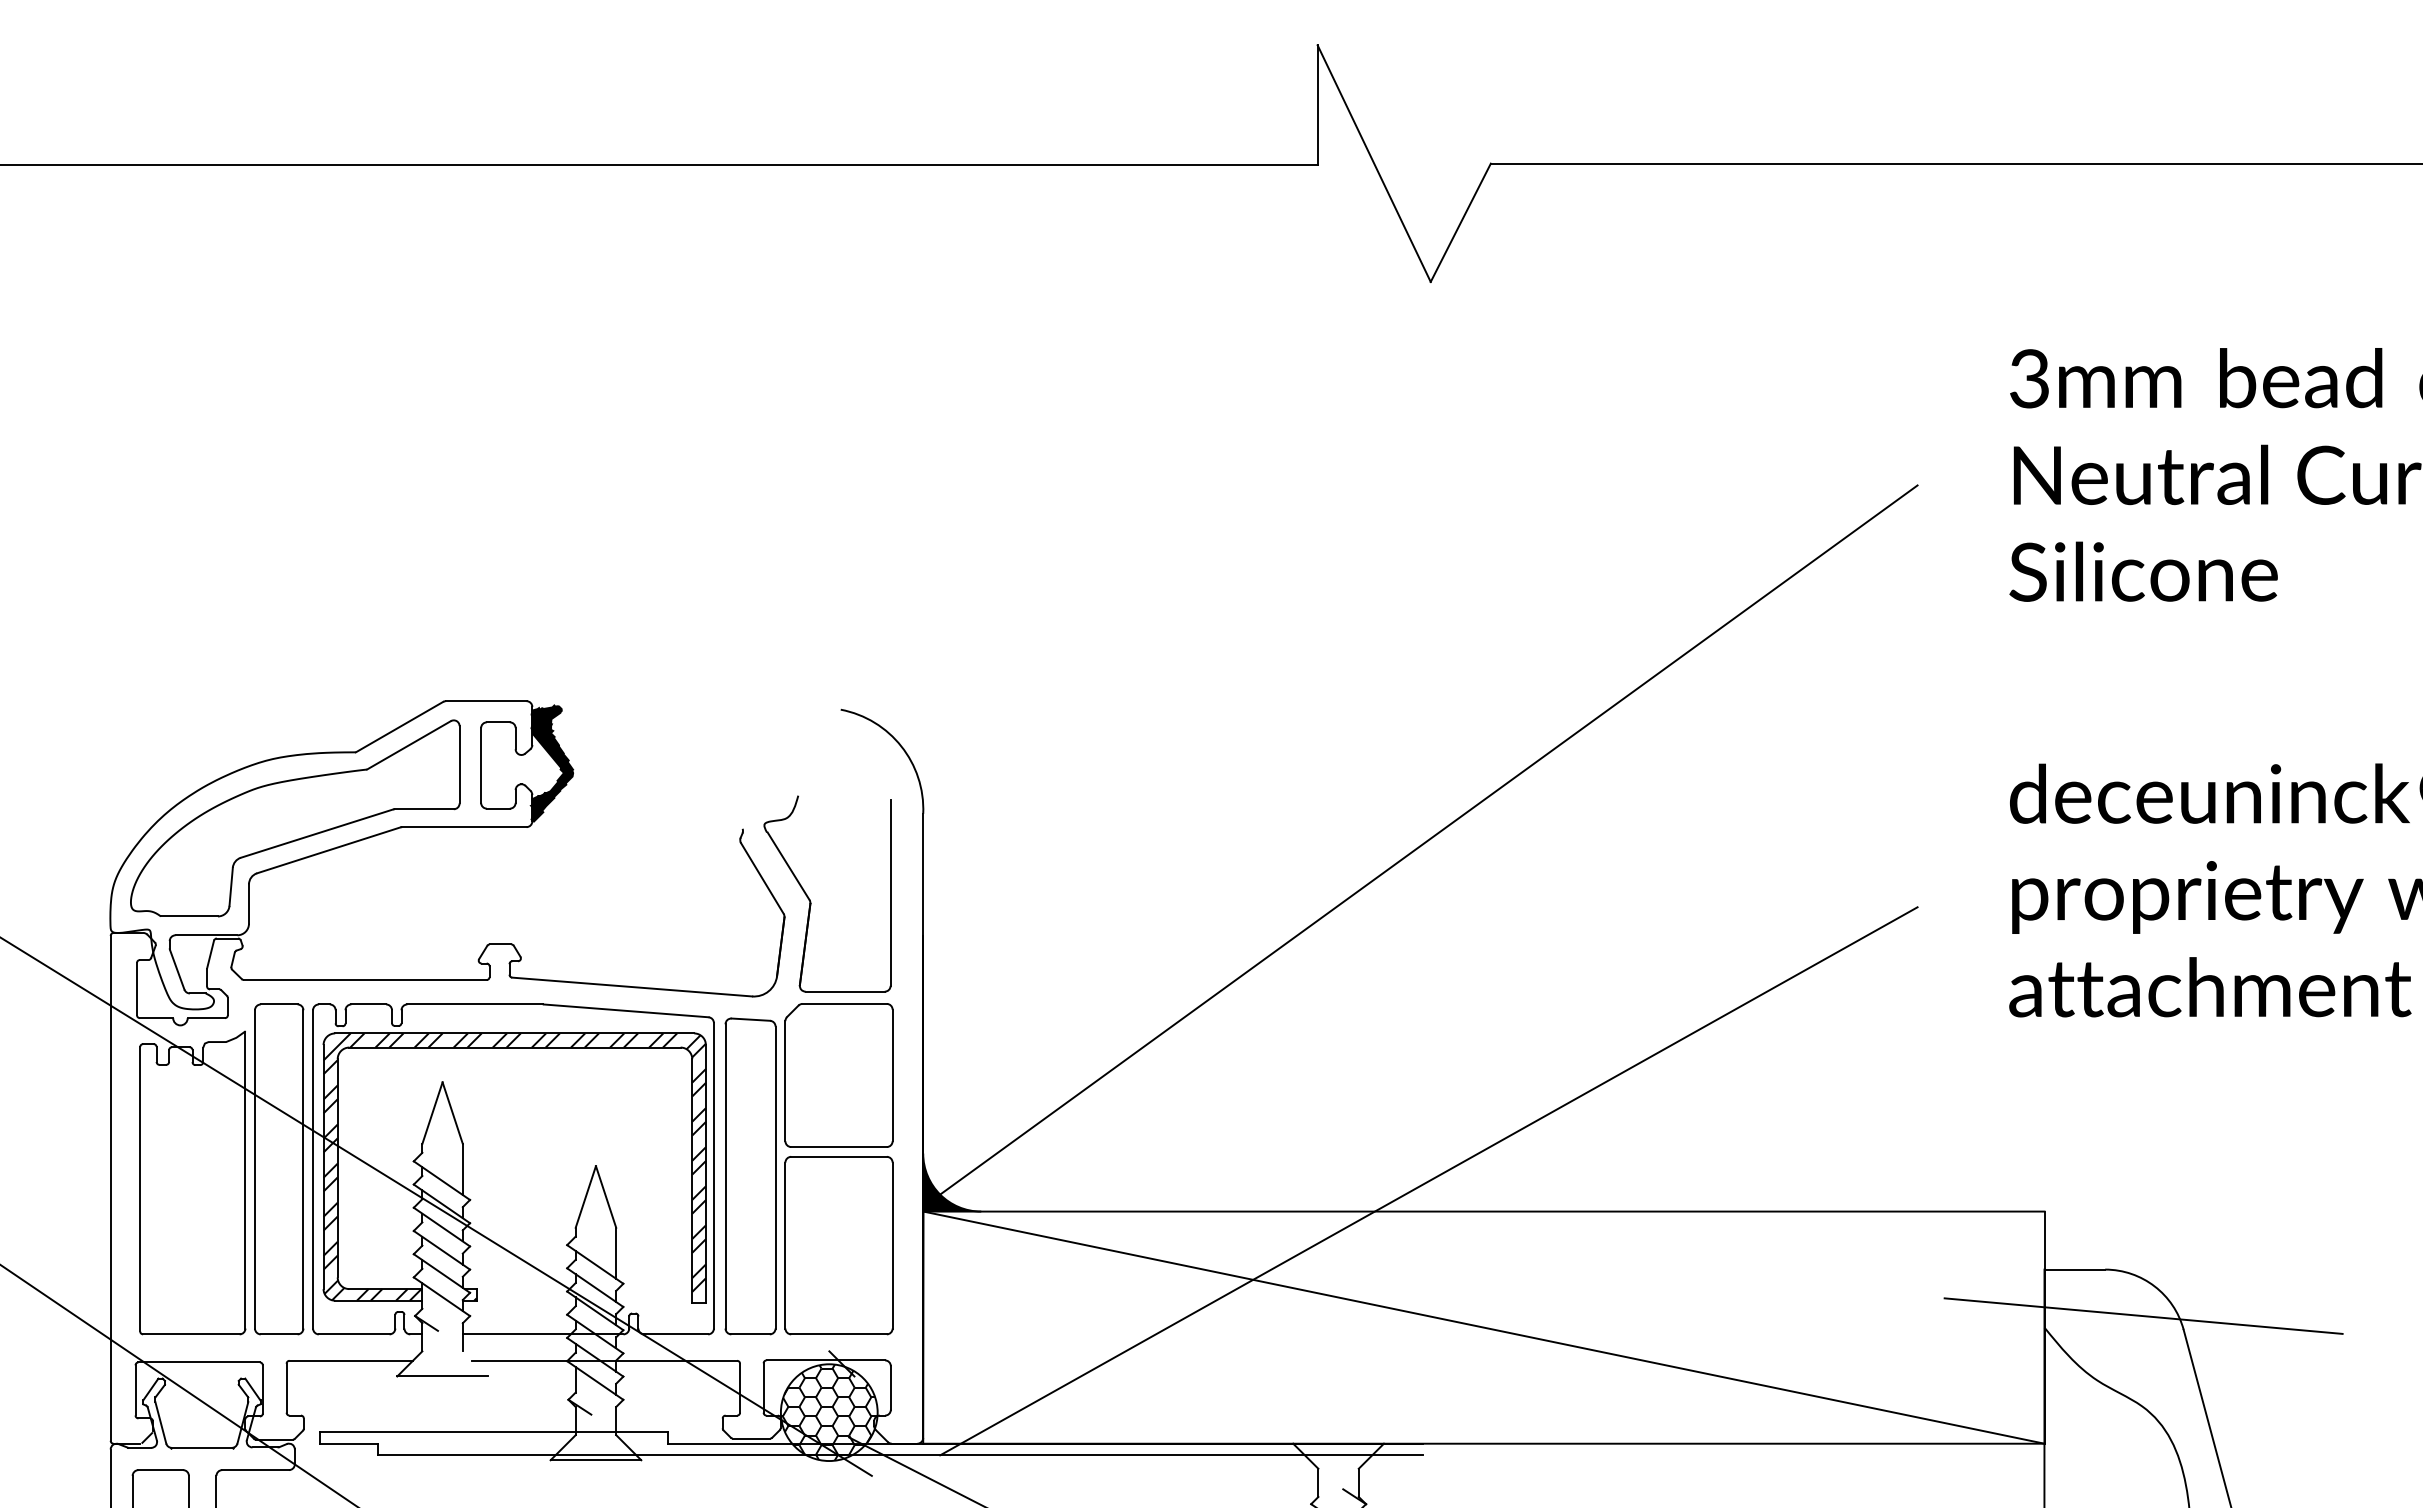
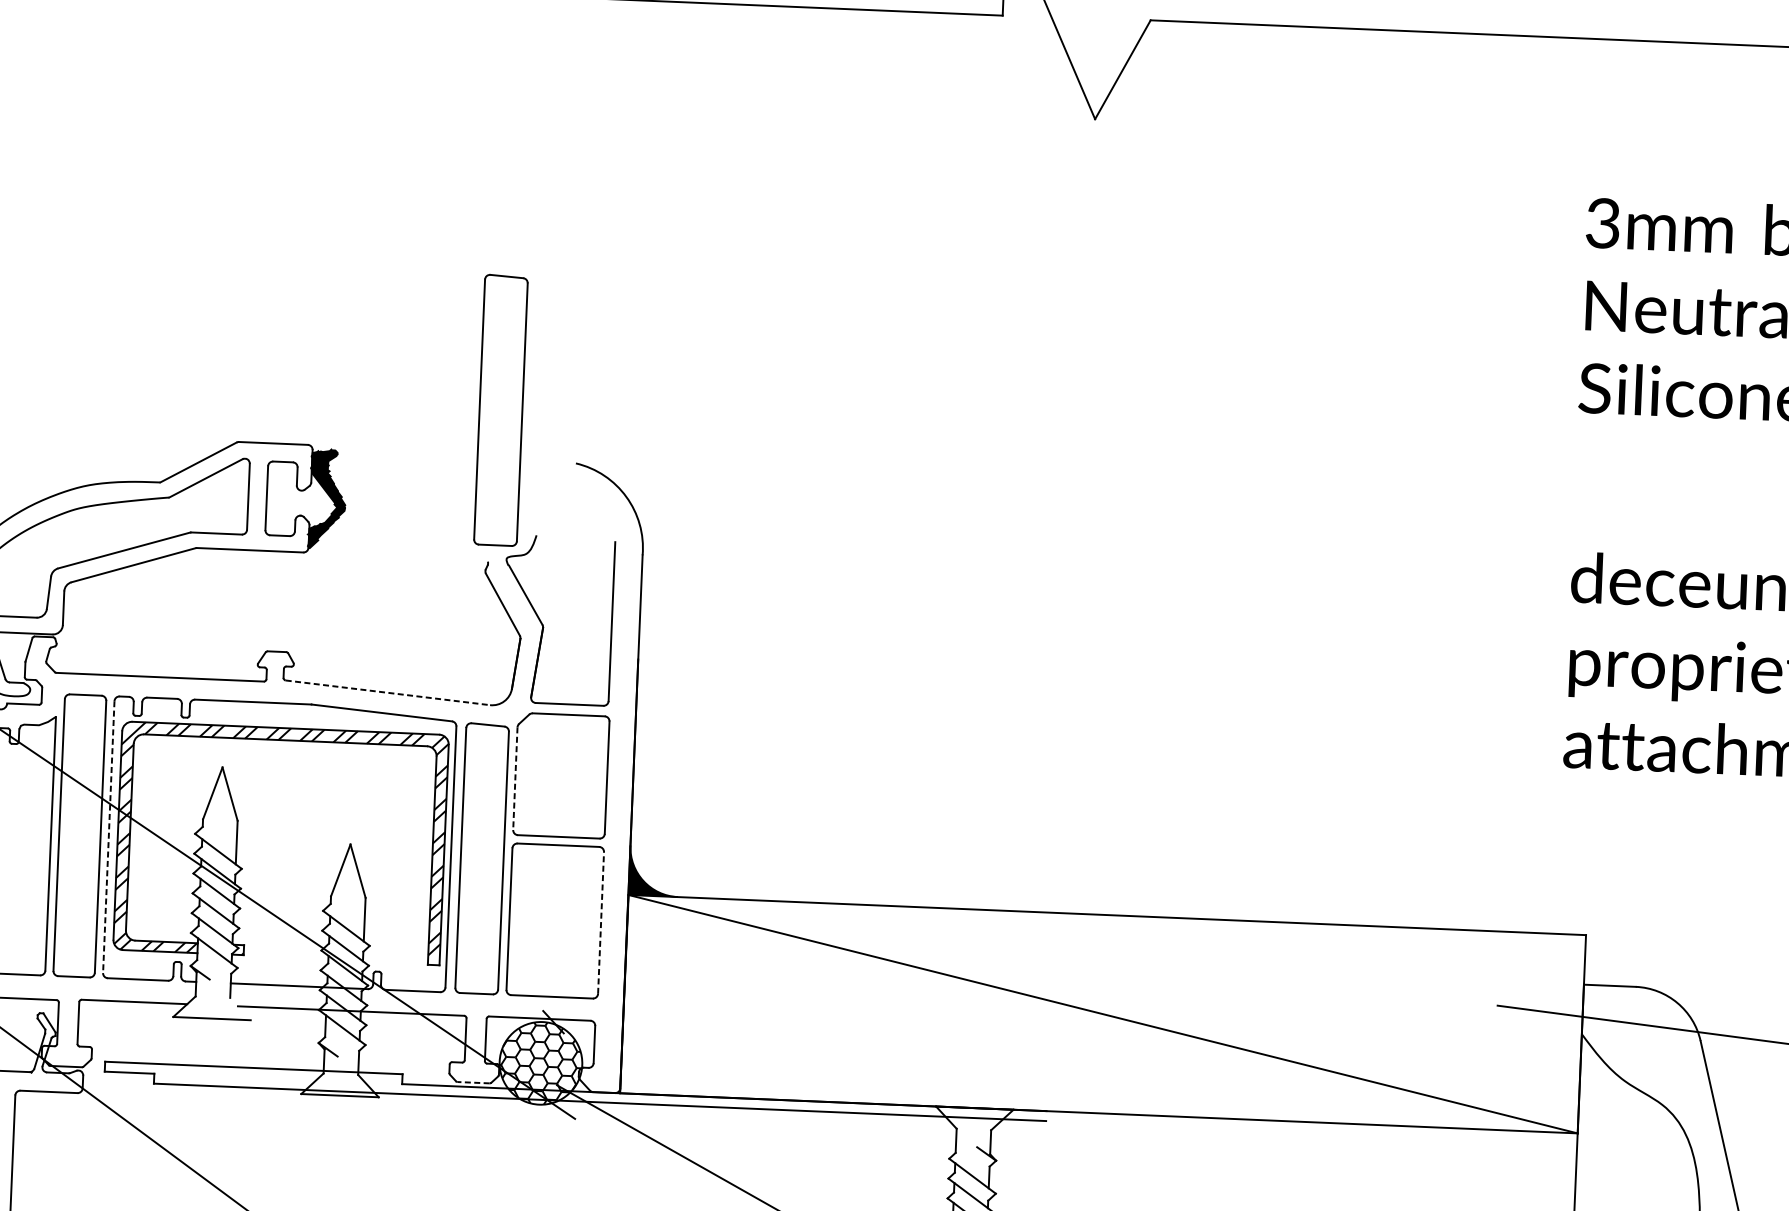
part: (750, 651) -> (500, 410), added
line: (1428, 839) -> (1073, 595), removed
line: (632, 987) -> (388, 693), solid -> dashed
line: (785, 1081) -> (515, 778), solid -> dashed
line: (313, 1169) -> (109, 837), solid -> dashed
line: (1428, 1181) -> (1061, 887), removed
line: (892, 1245) -> (600, 922), solid -> dashed
line: (751, 1438) -> (473, 1082), solid -> dashed

